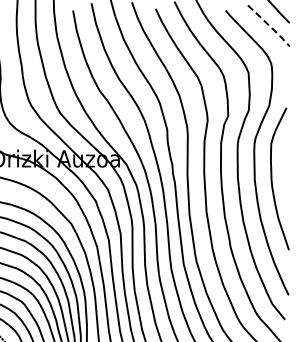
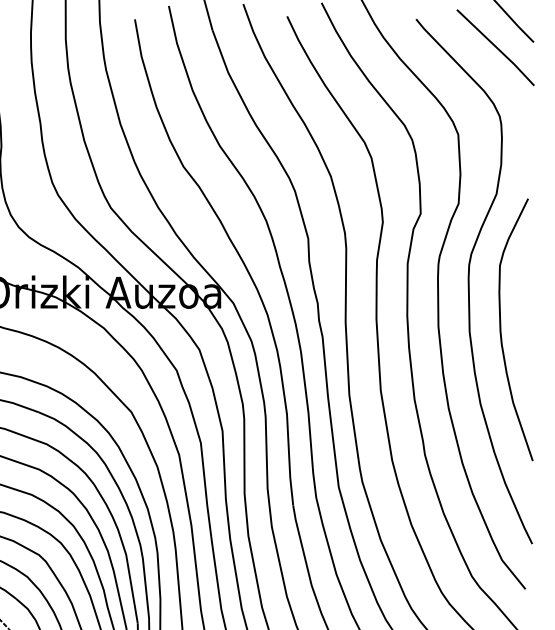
line: (269, 26) -> (496, 48), dashed -> solid

